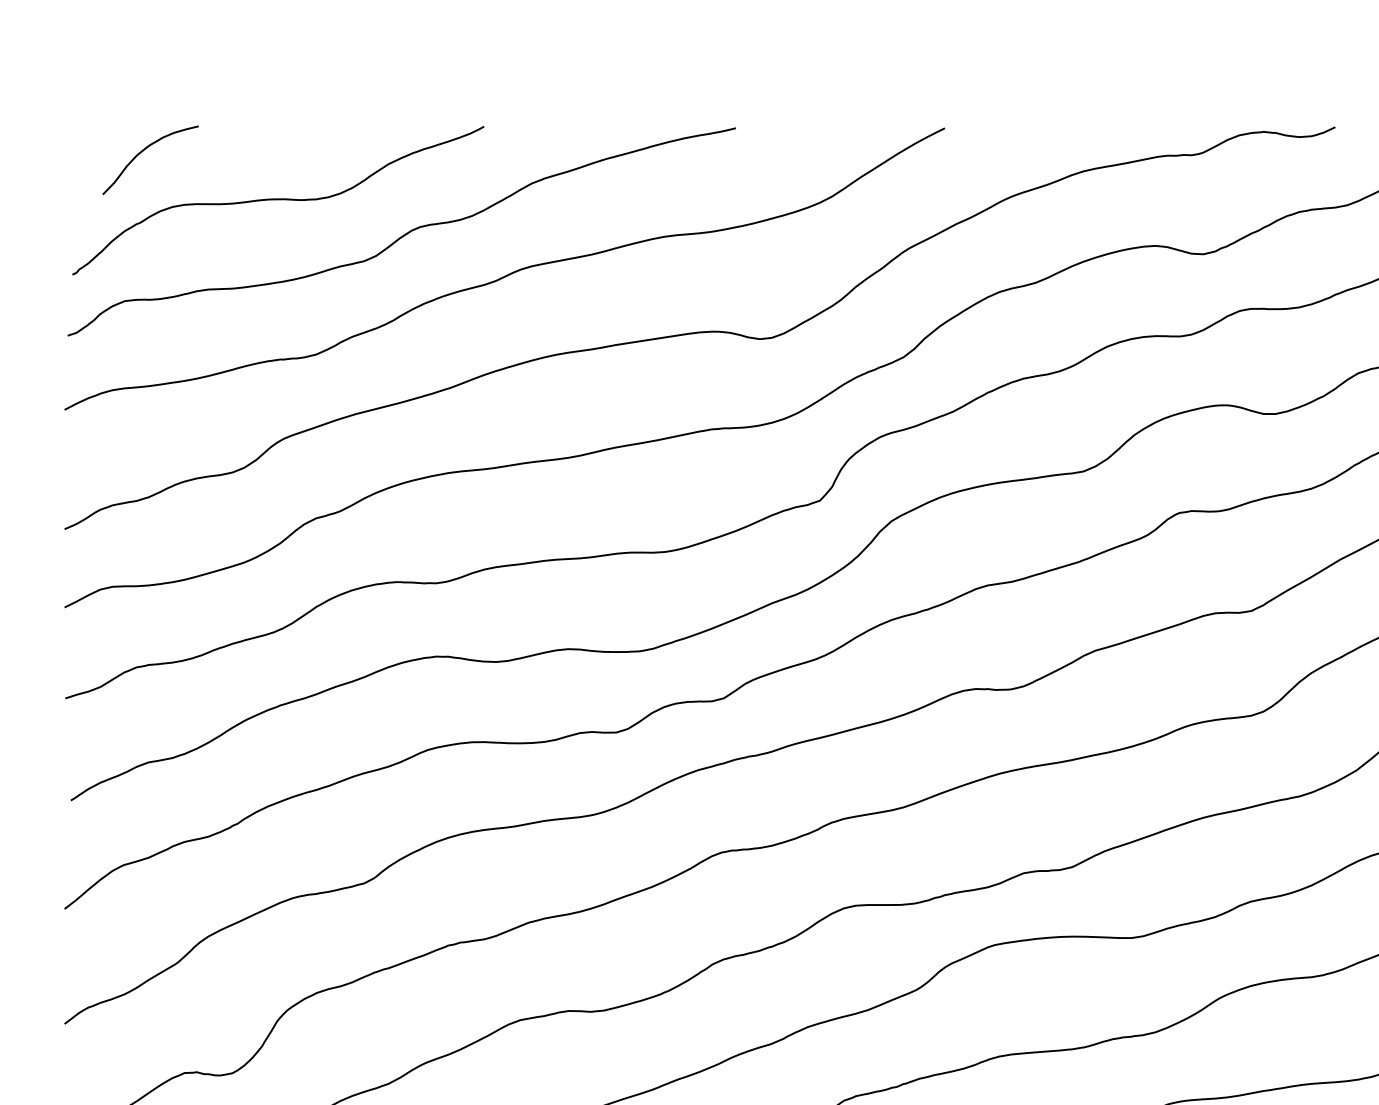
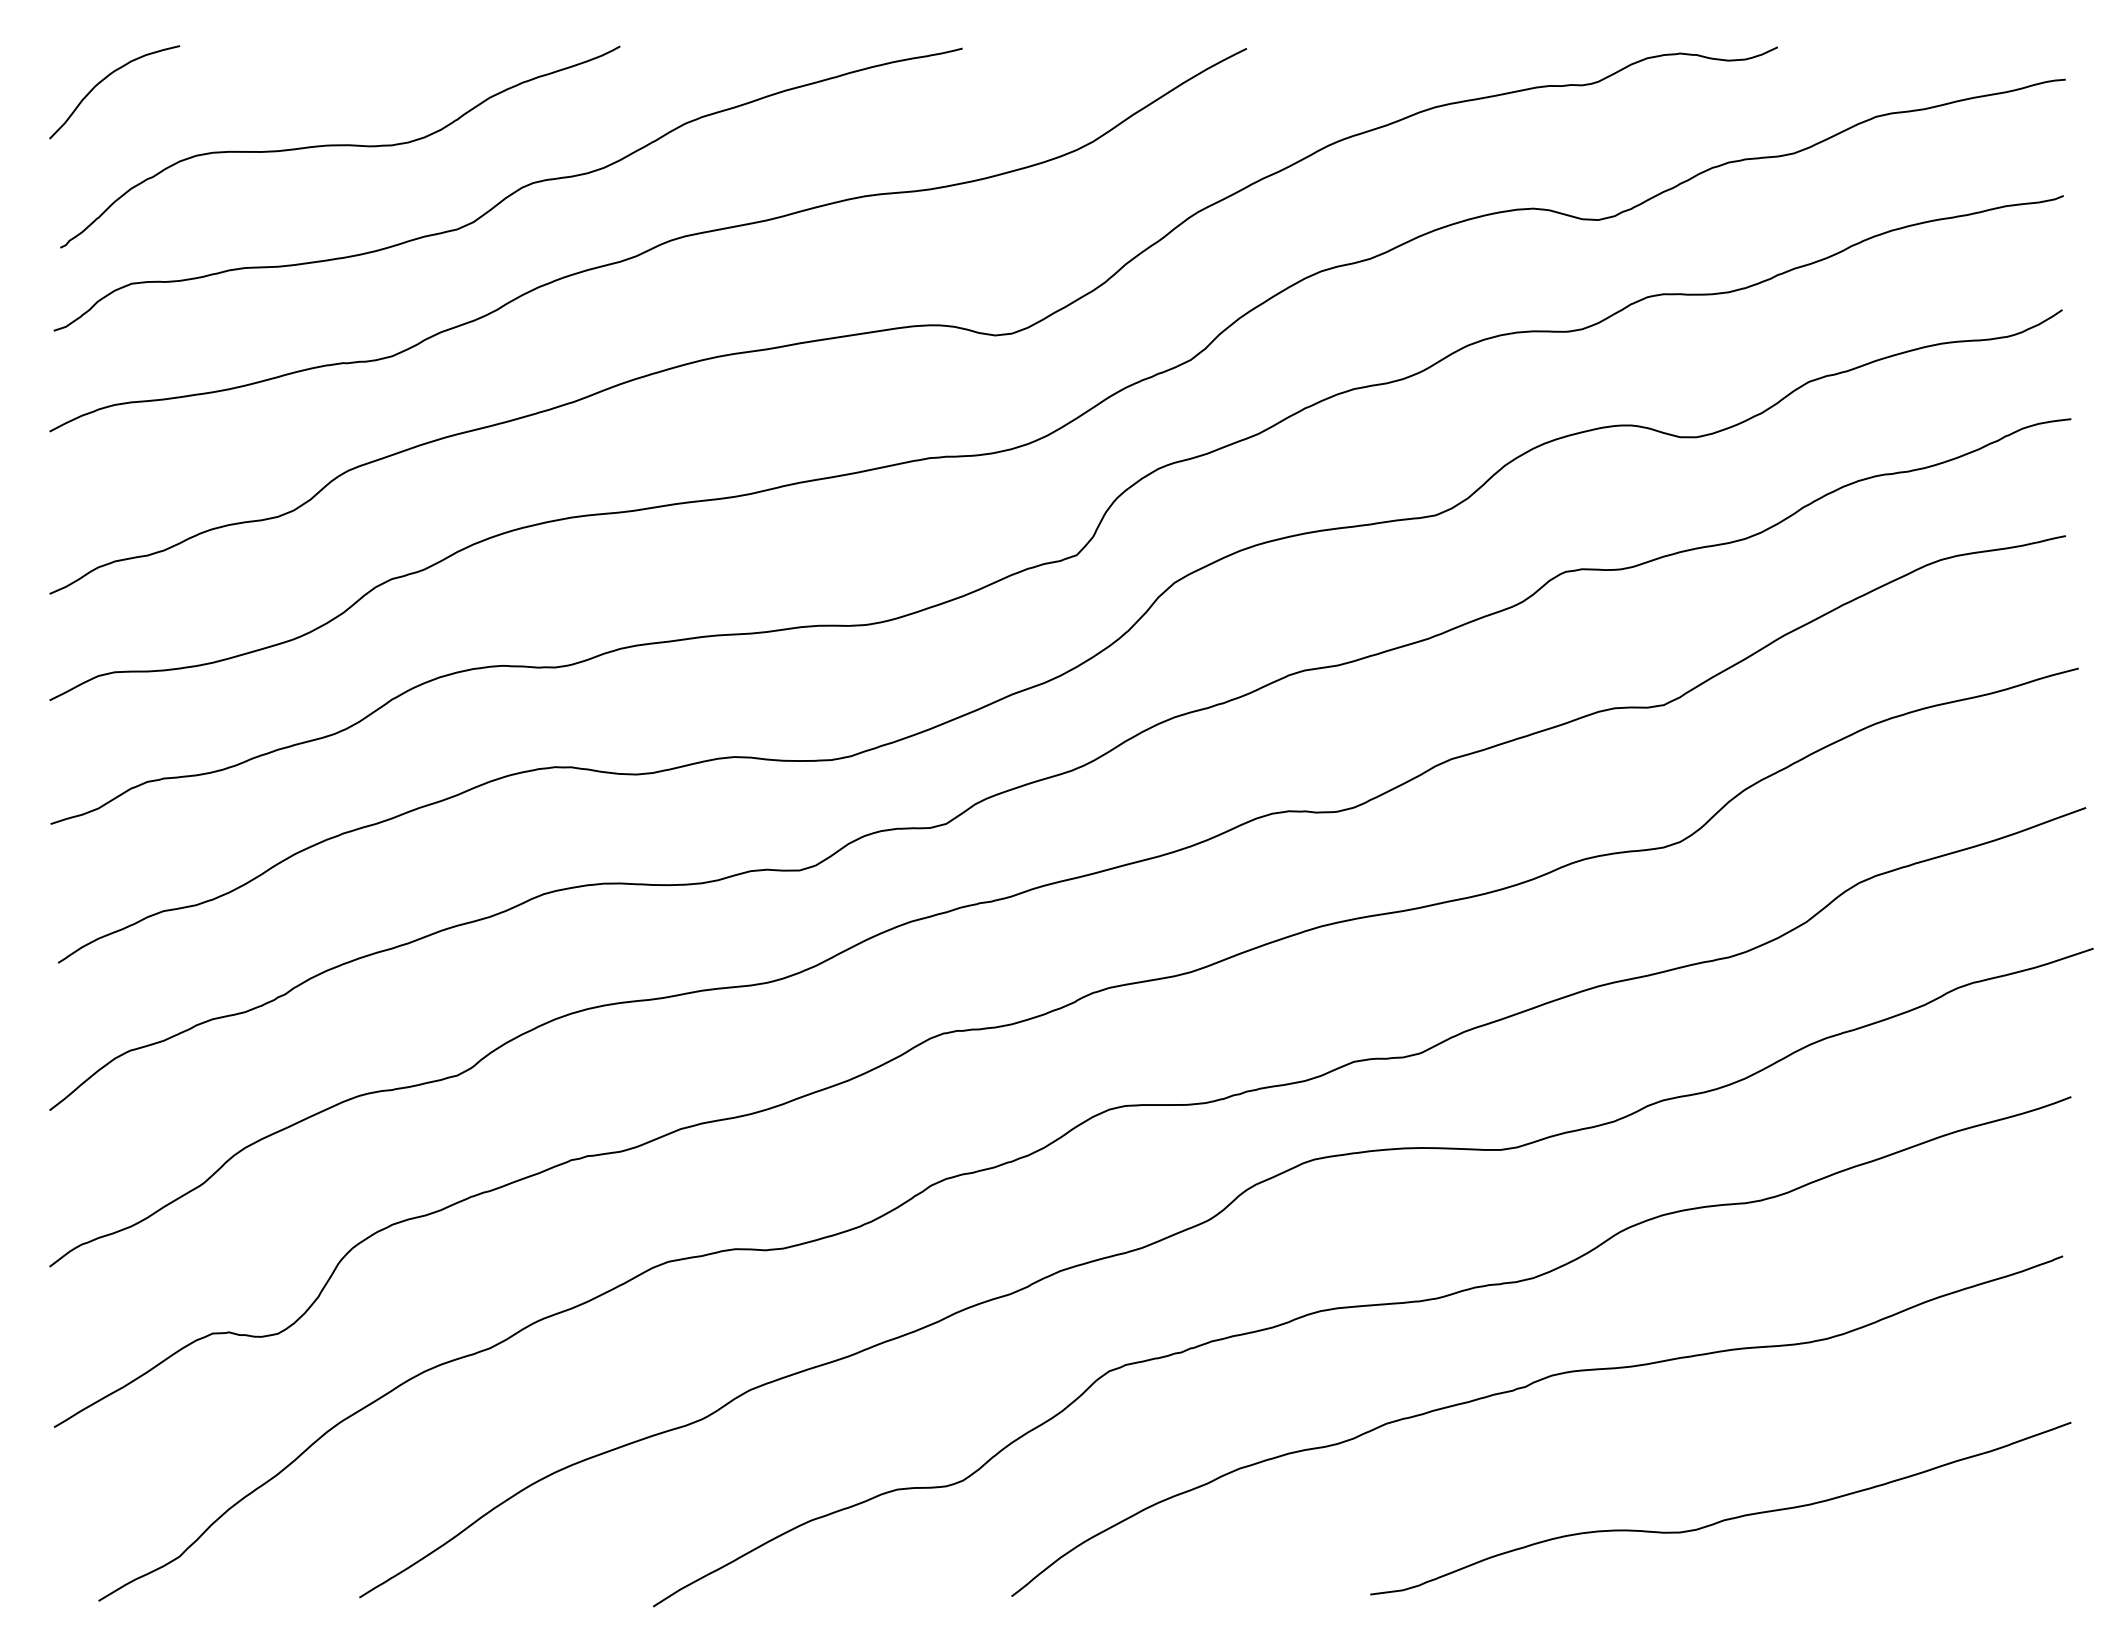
curve: (143, 150) -> (105, 79), moved

